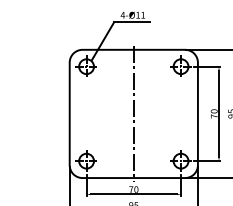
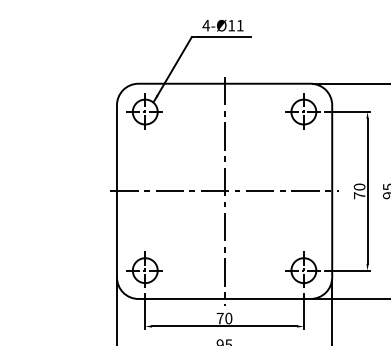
line: (133, 113) -> (224, 190), added

